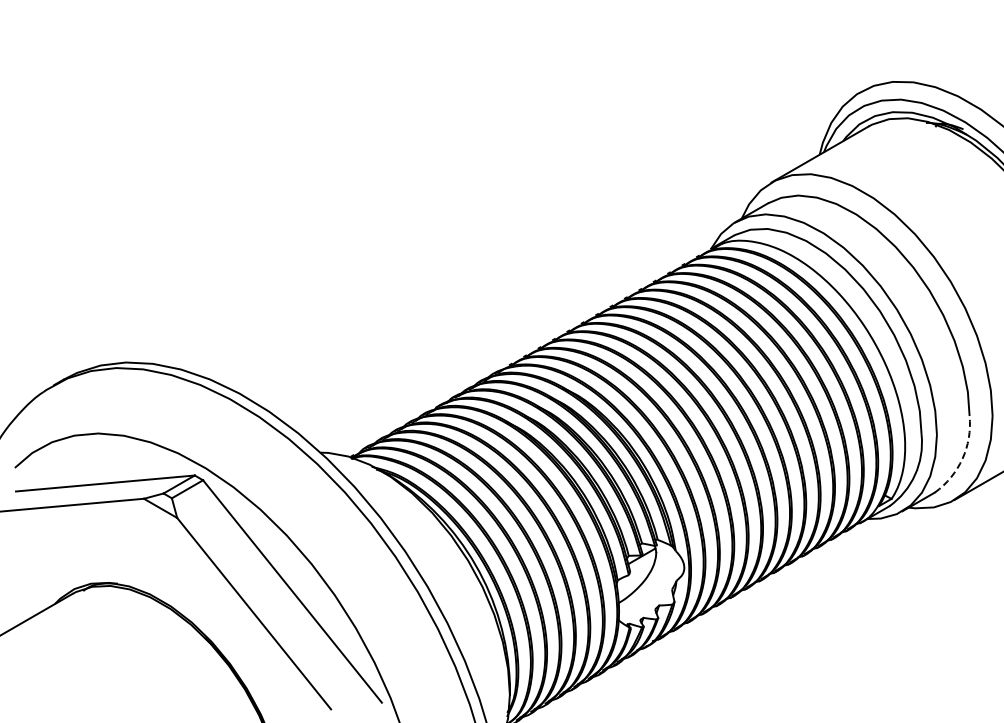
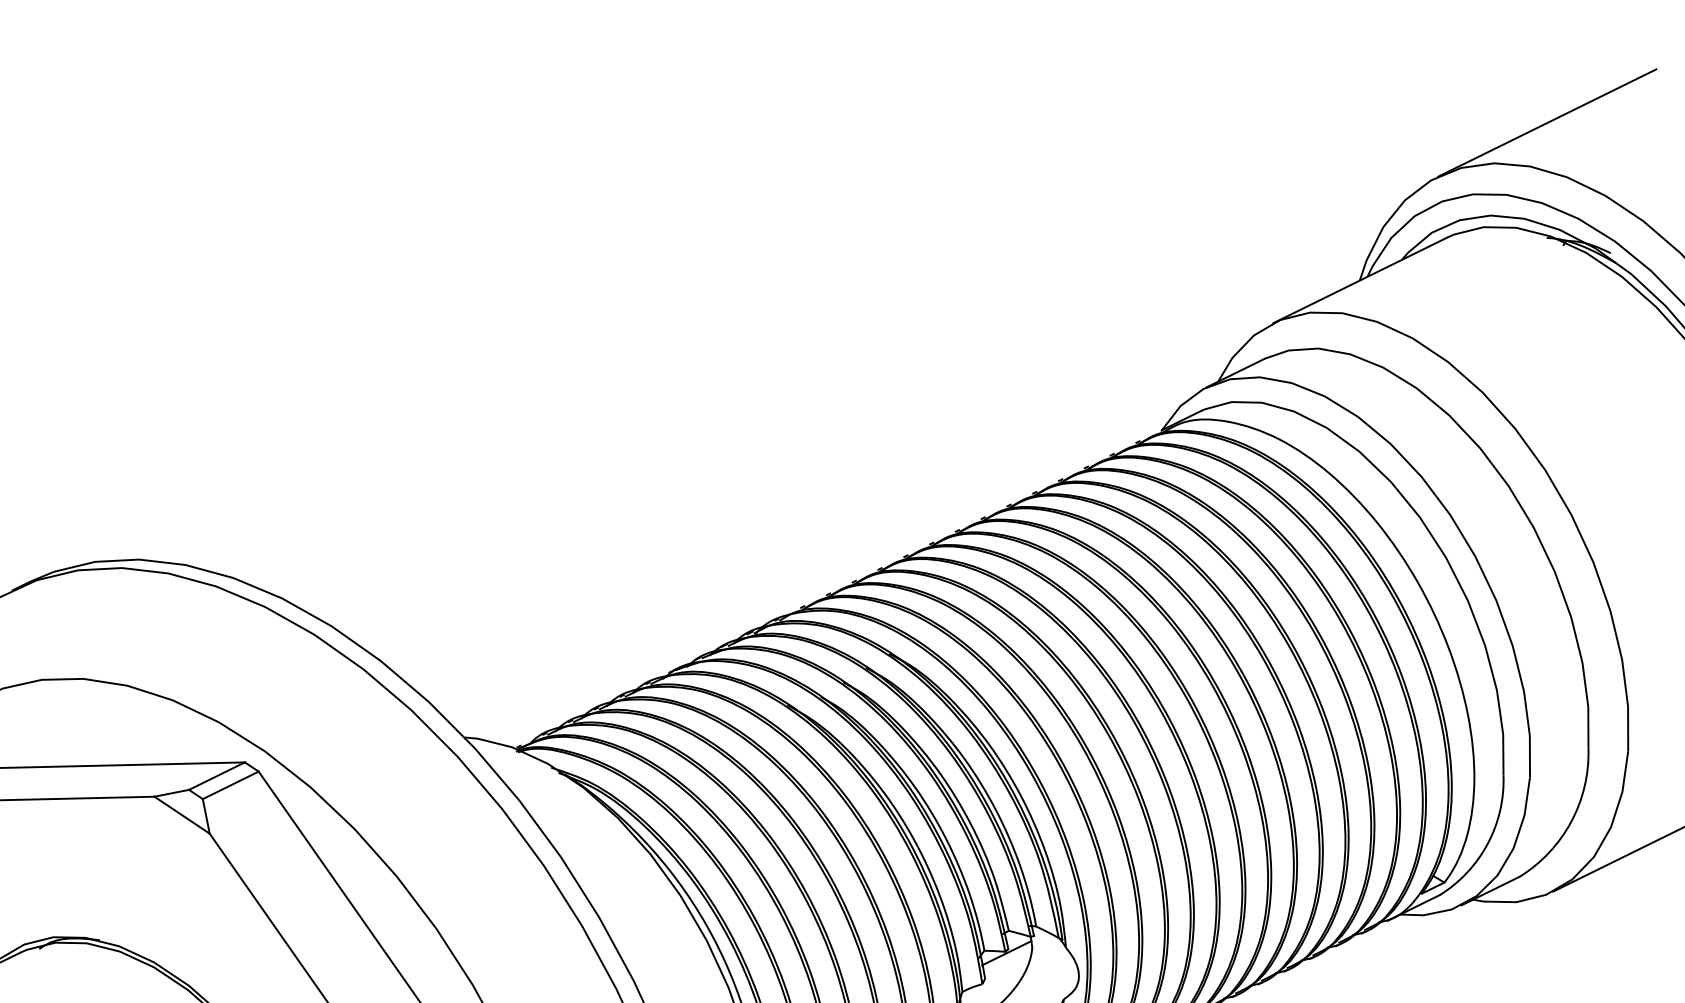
line: (921, 56) -> (1546, 122), added
arc: (962, 458) -> (1571, 821), dashed -> solid

